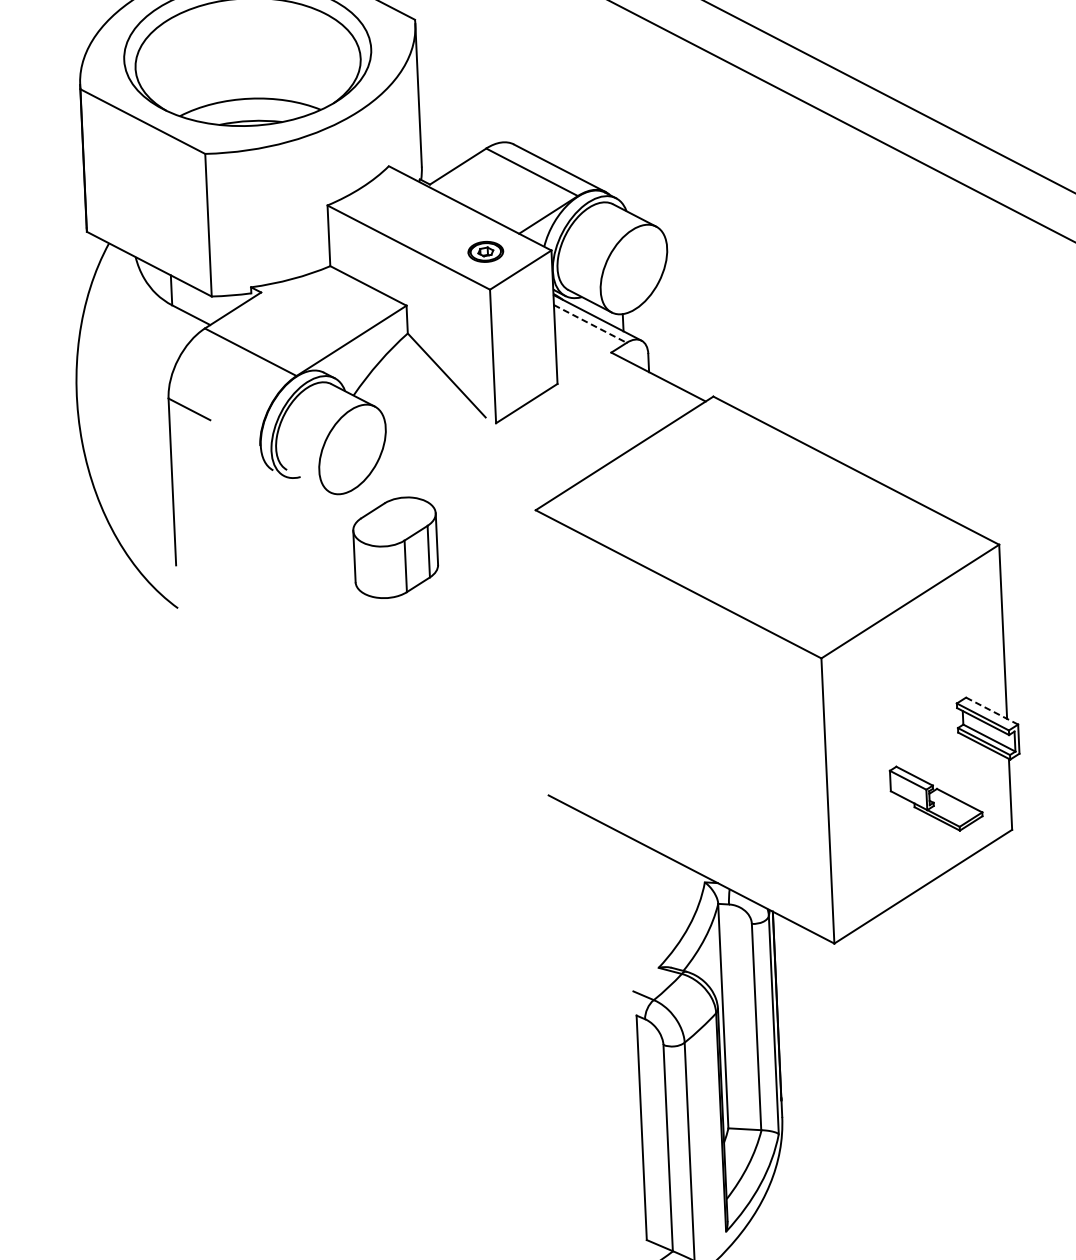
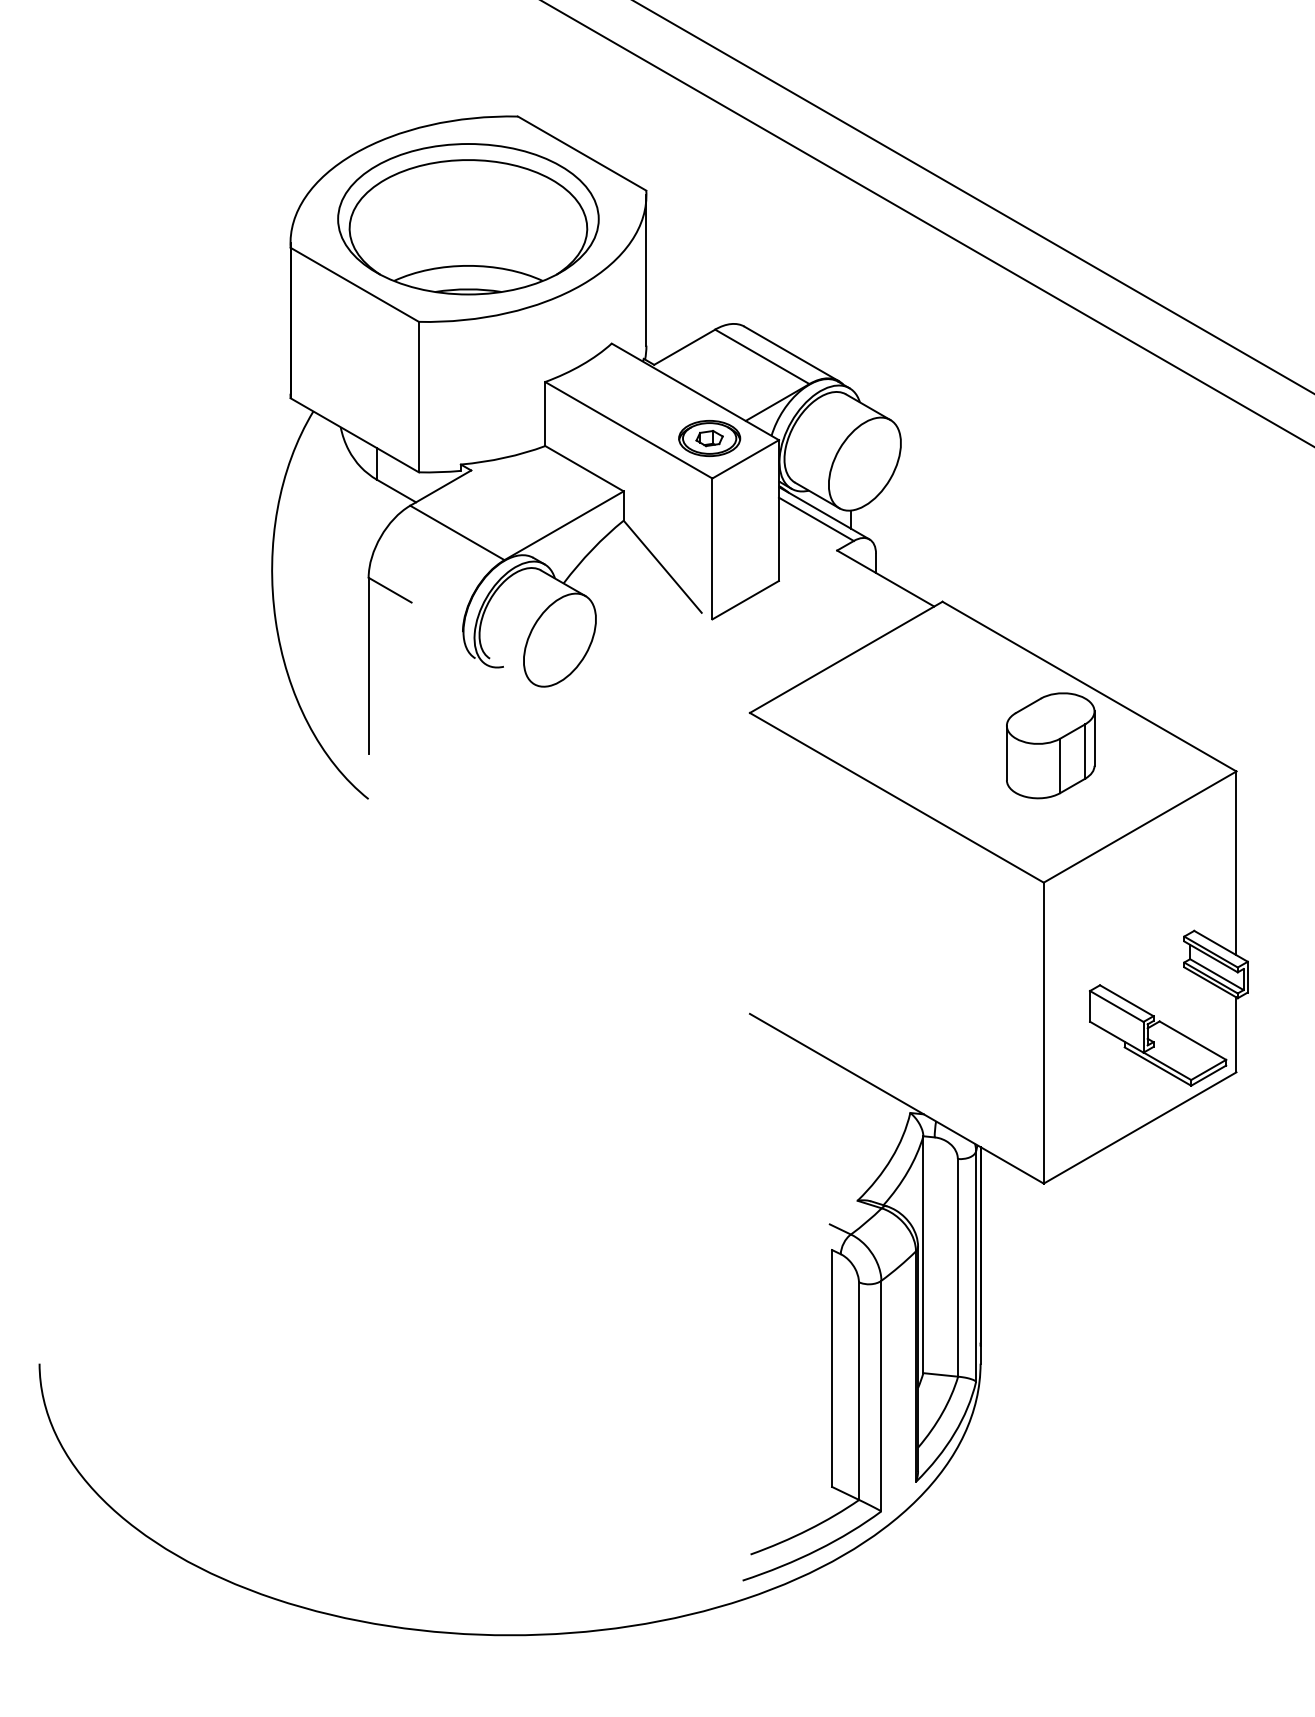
part: (485, 251) -> (709, 438), size x1.67
line: (590, 324) -> (816, 519), dashed -> solid
part: (395, 547) -> (1050, 745), moved
line: (992, 711) -> (1221, 946), dashed -> solid
part: (936, 798) -> (1158, 1035), size x1.43

